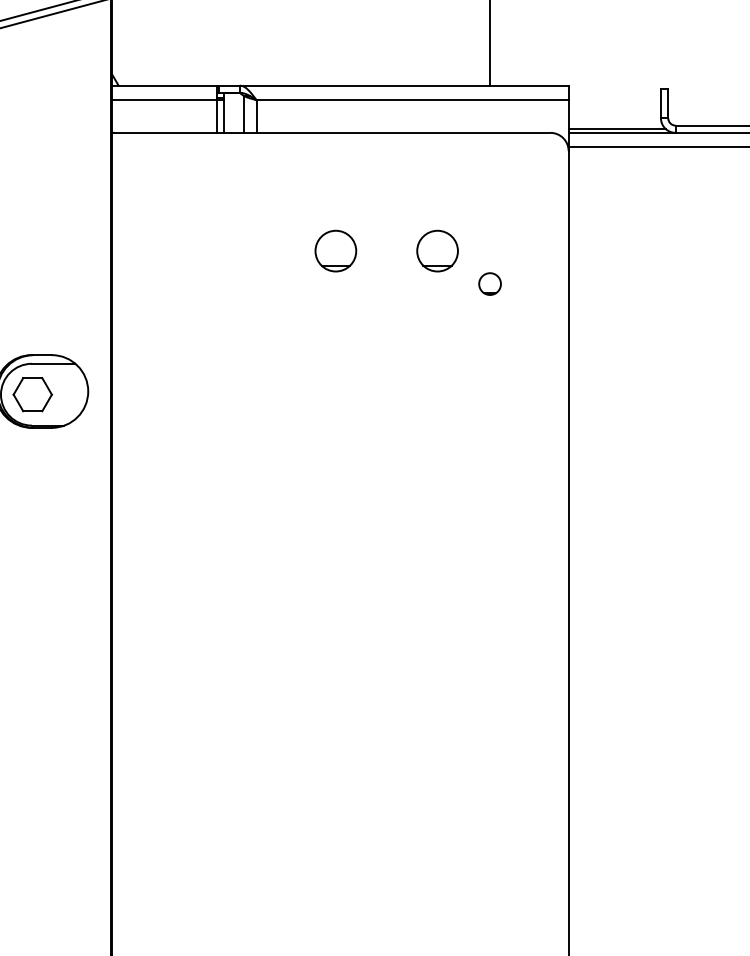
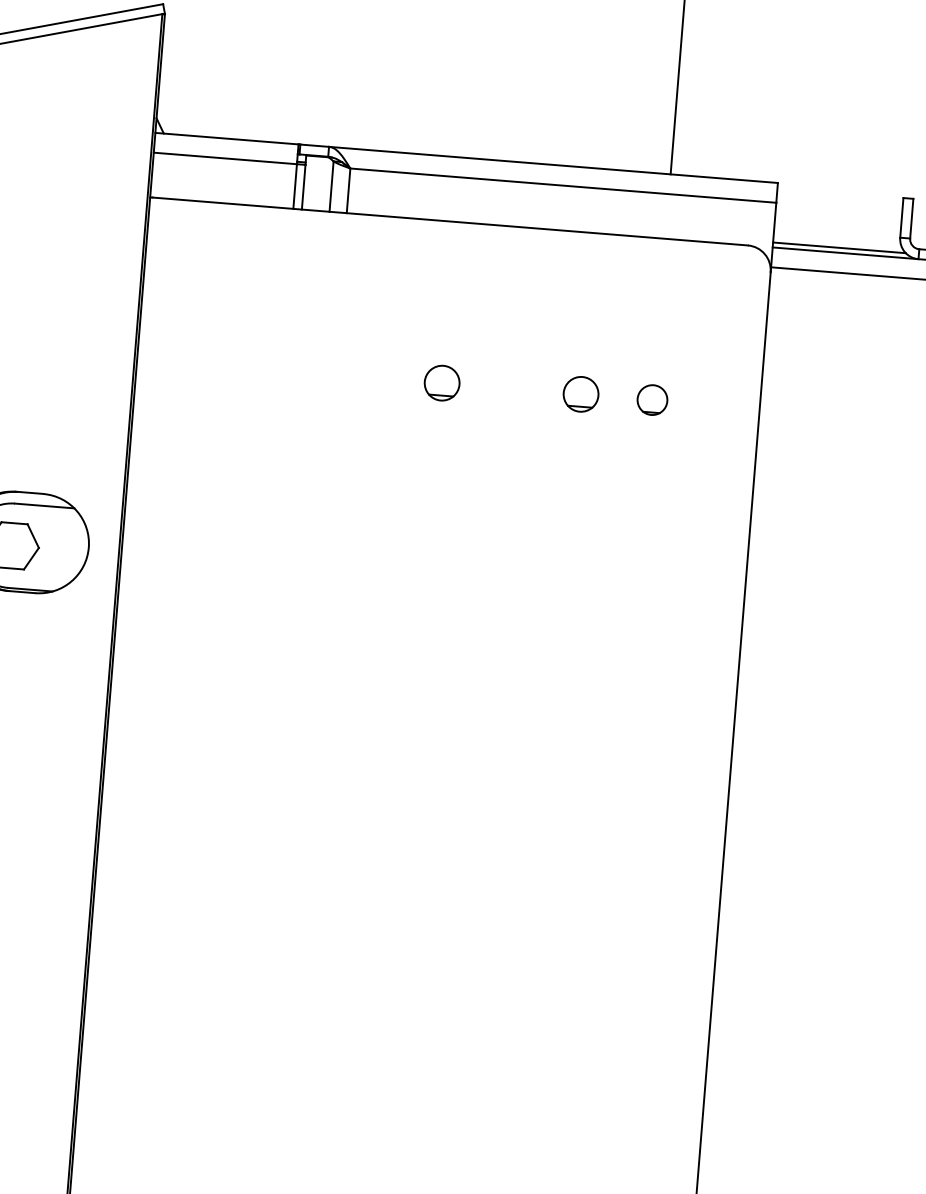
part: (335, 250) -> (441, 382), size x0.62
part: (437, 250) -> (580, 393), size x0.62
circle: (489, 283) -> (651, 399), moved

